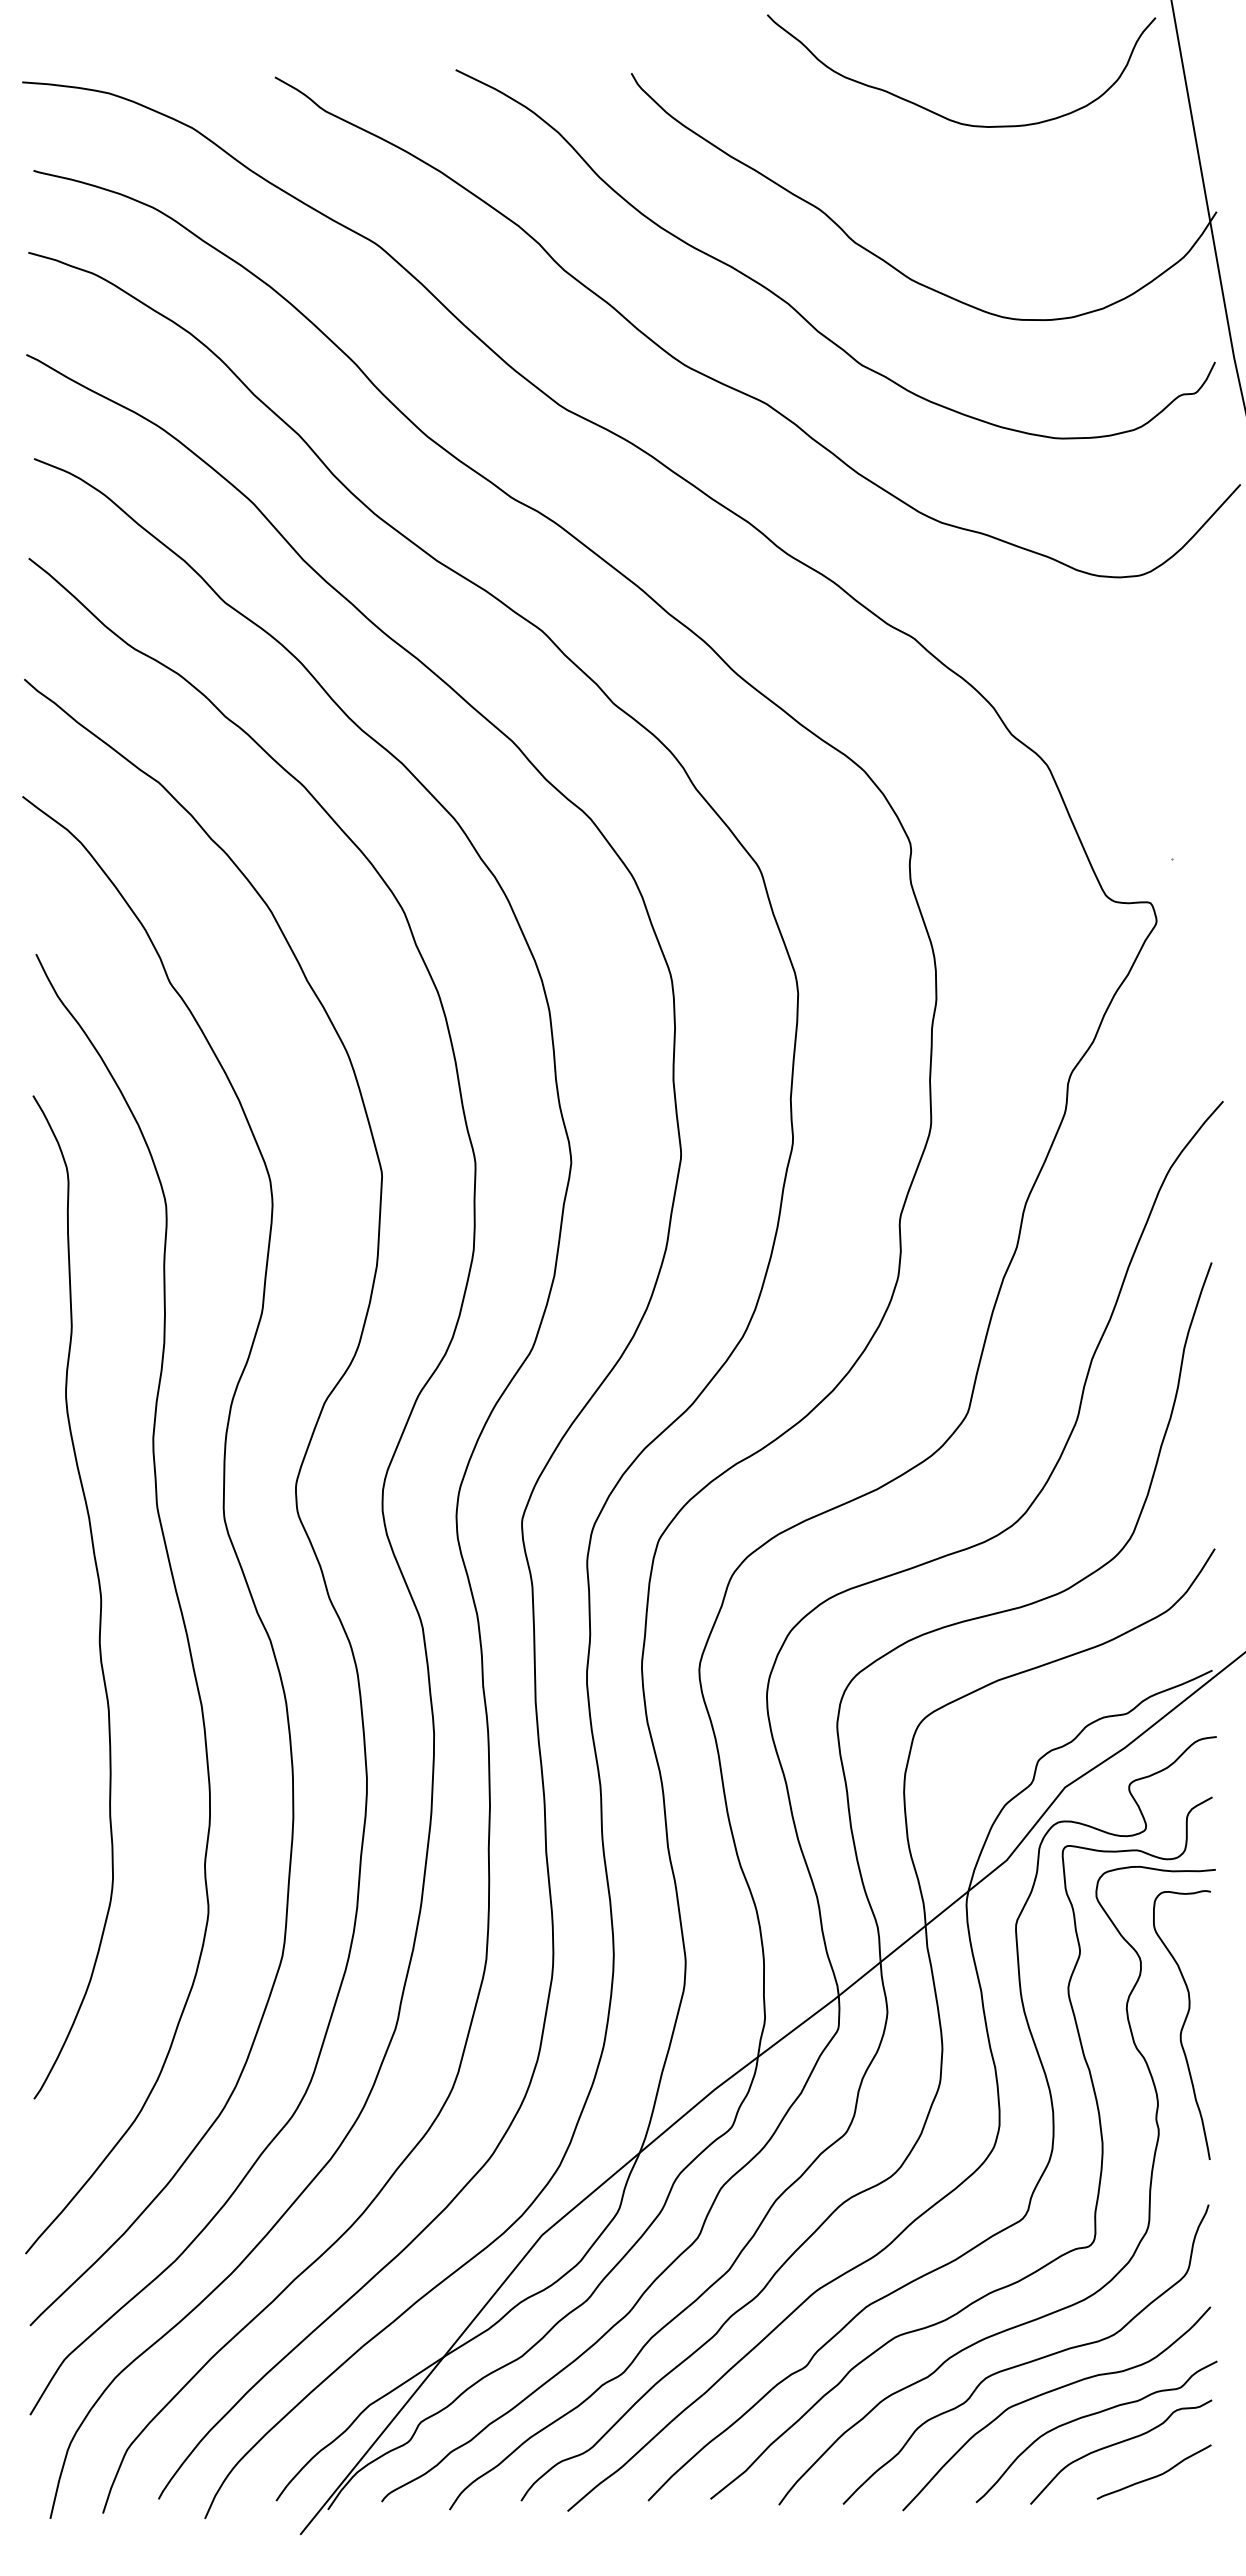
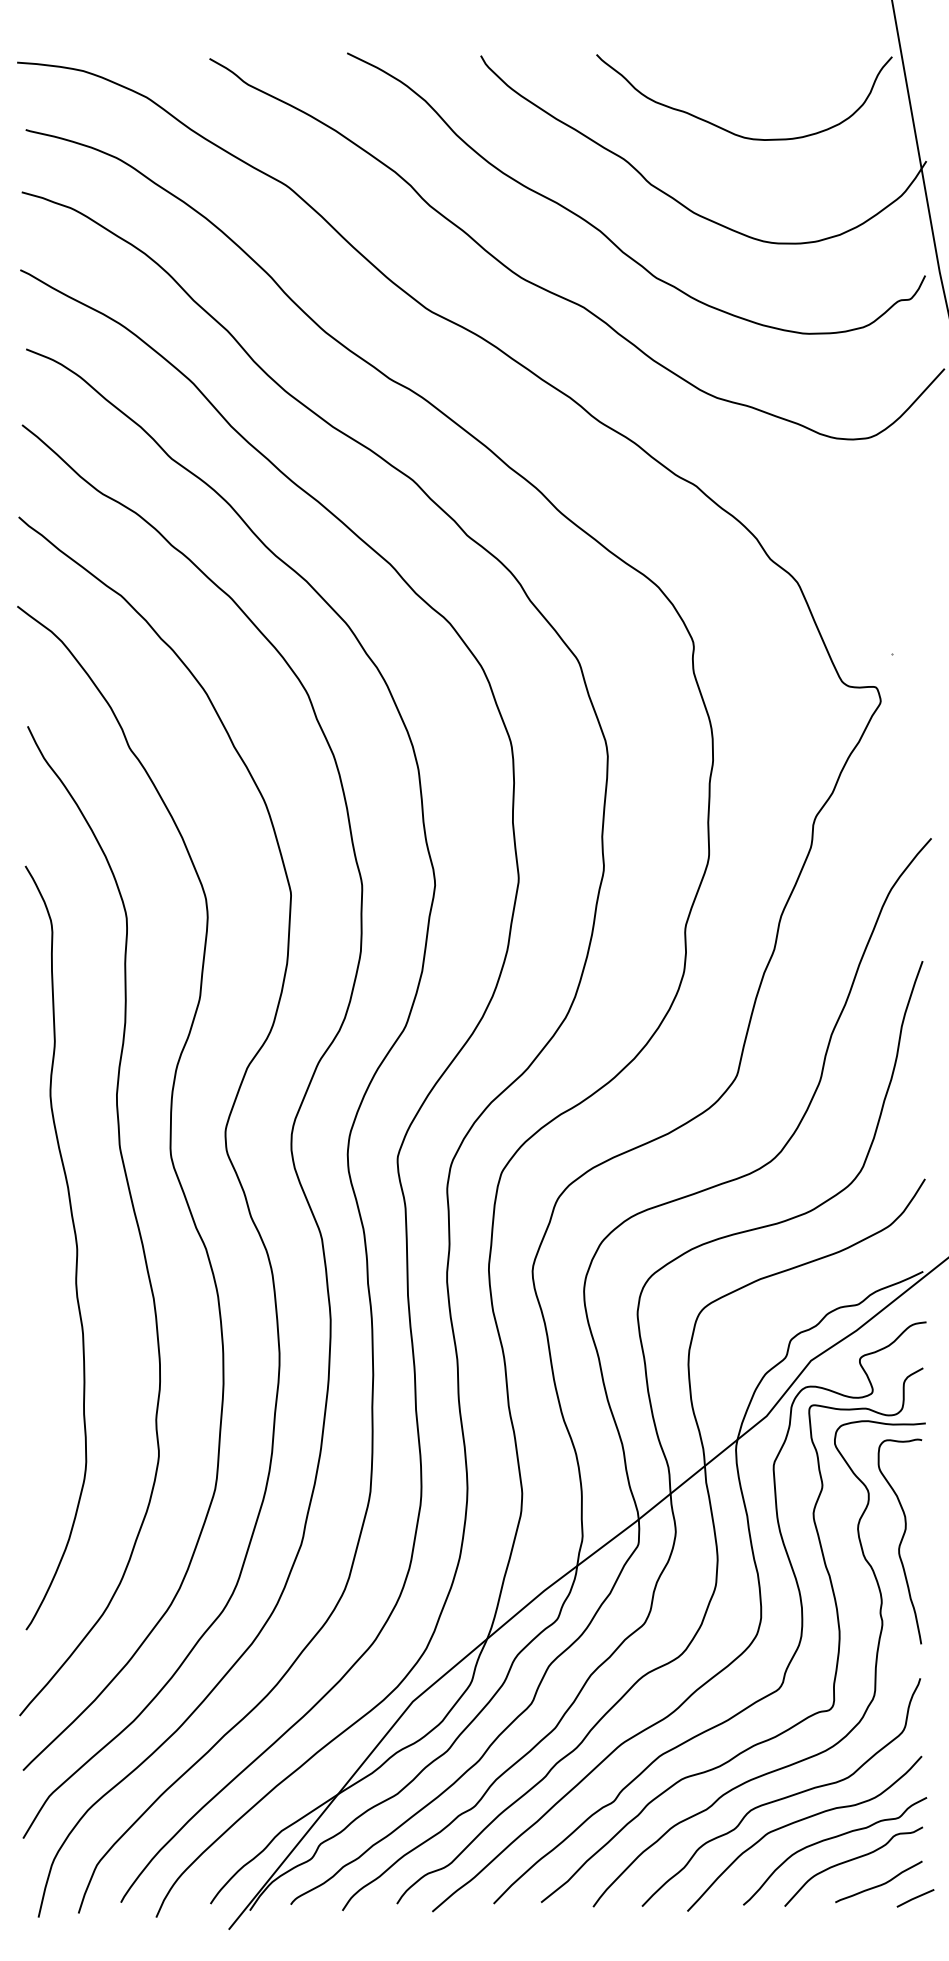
curve: (940, 114) -> (728, 130), moved
curve: (99, 1594) -> (75, 1245), moved
line: (1201, 2493) -> (914, 1898), added

